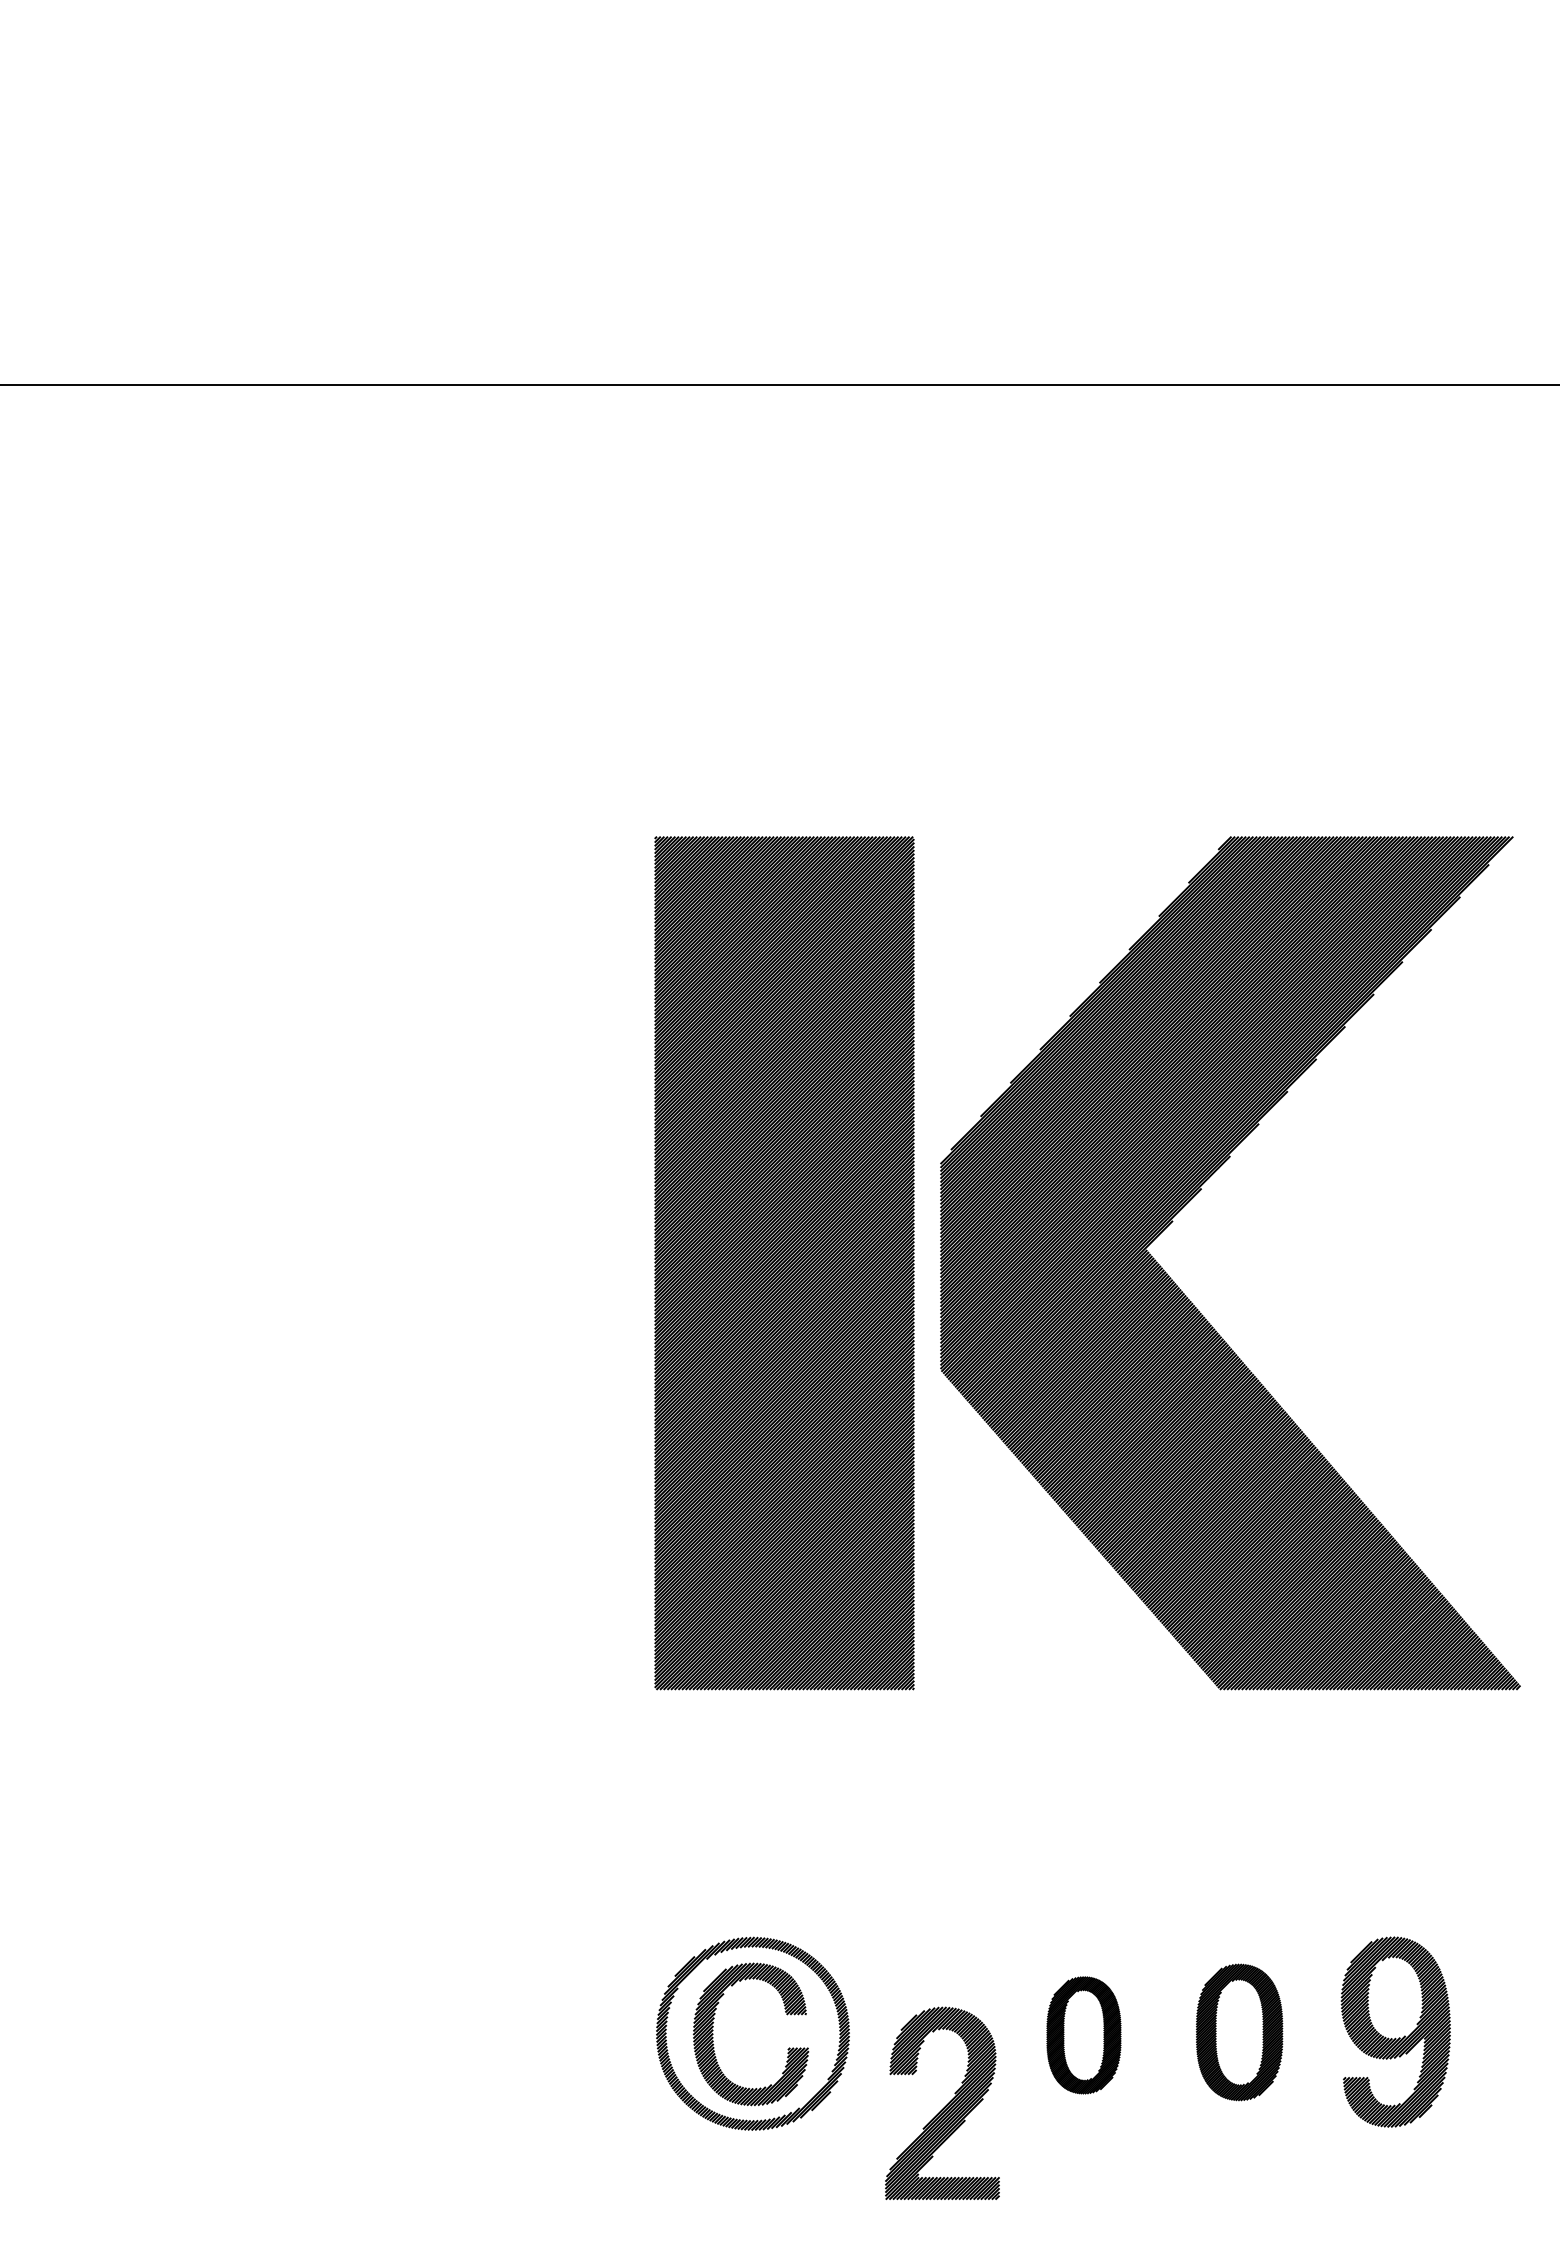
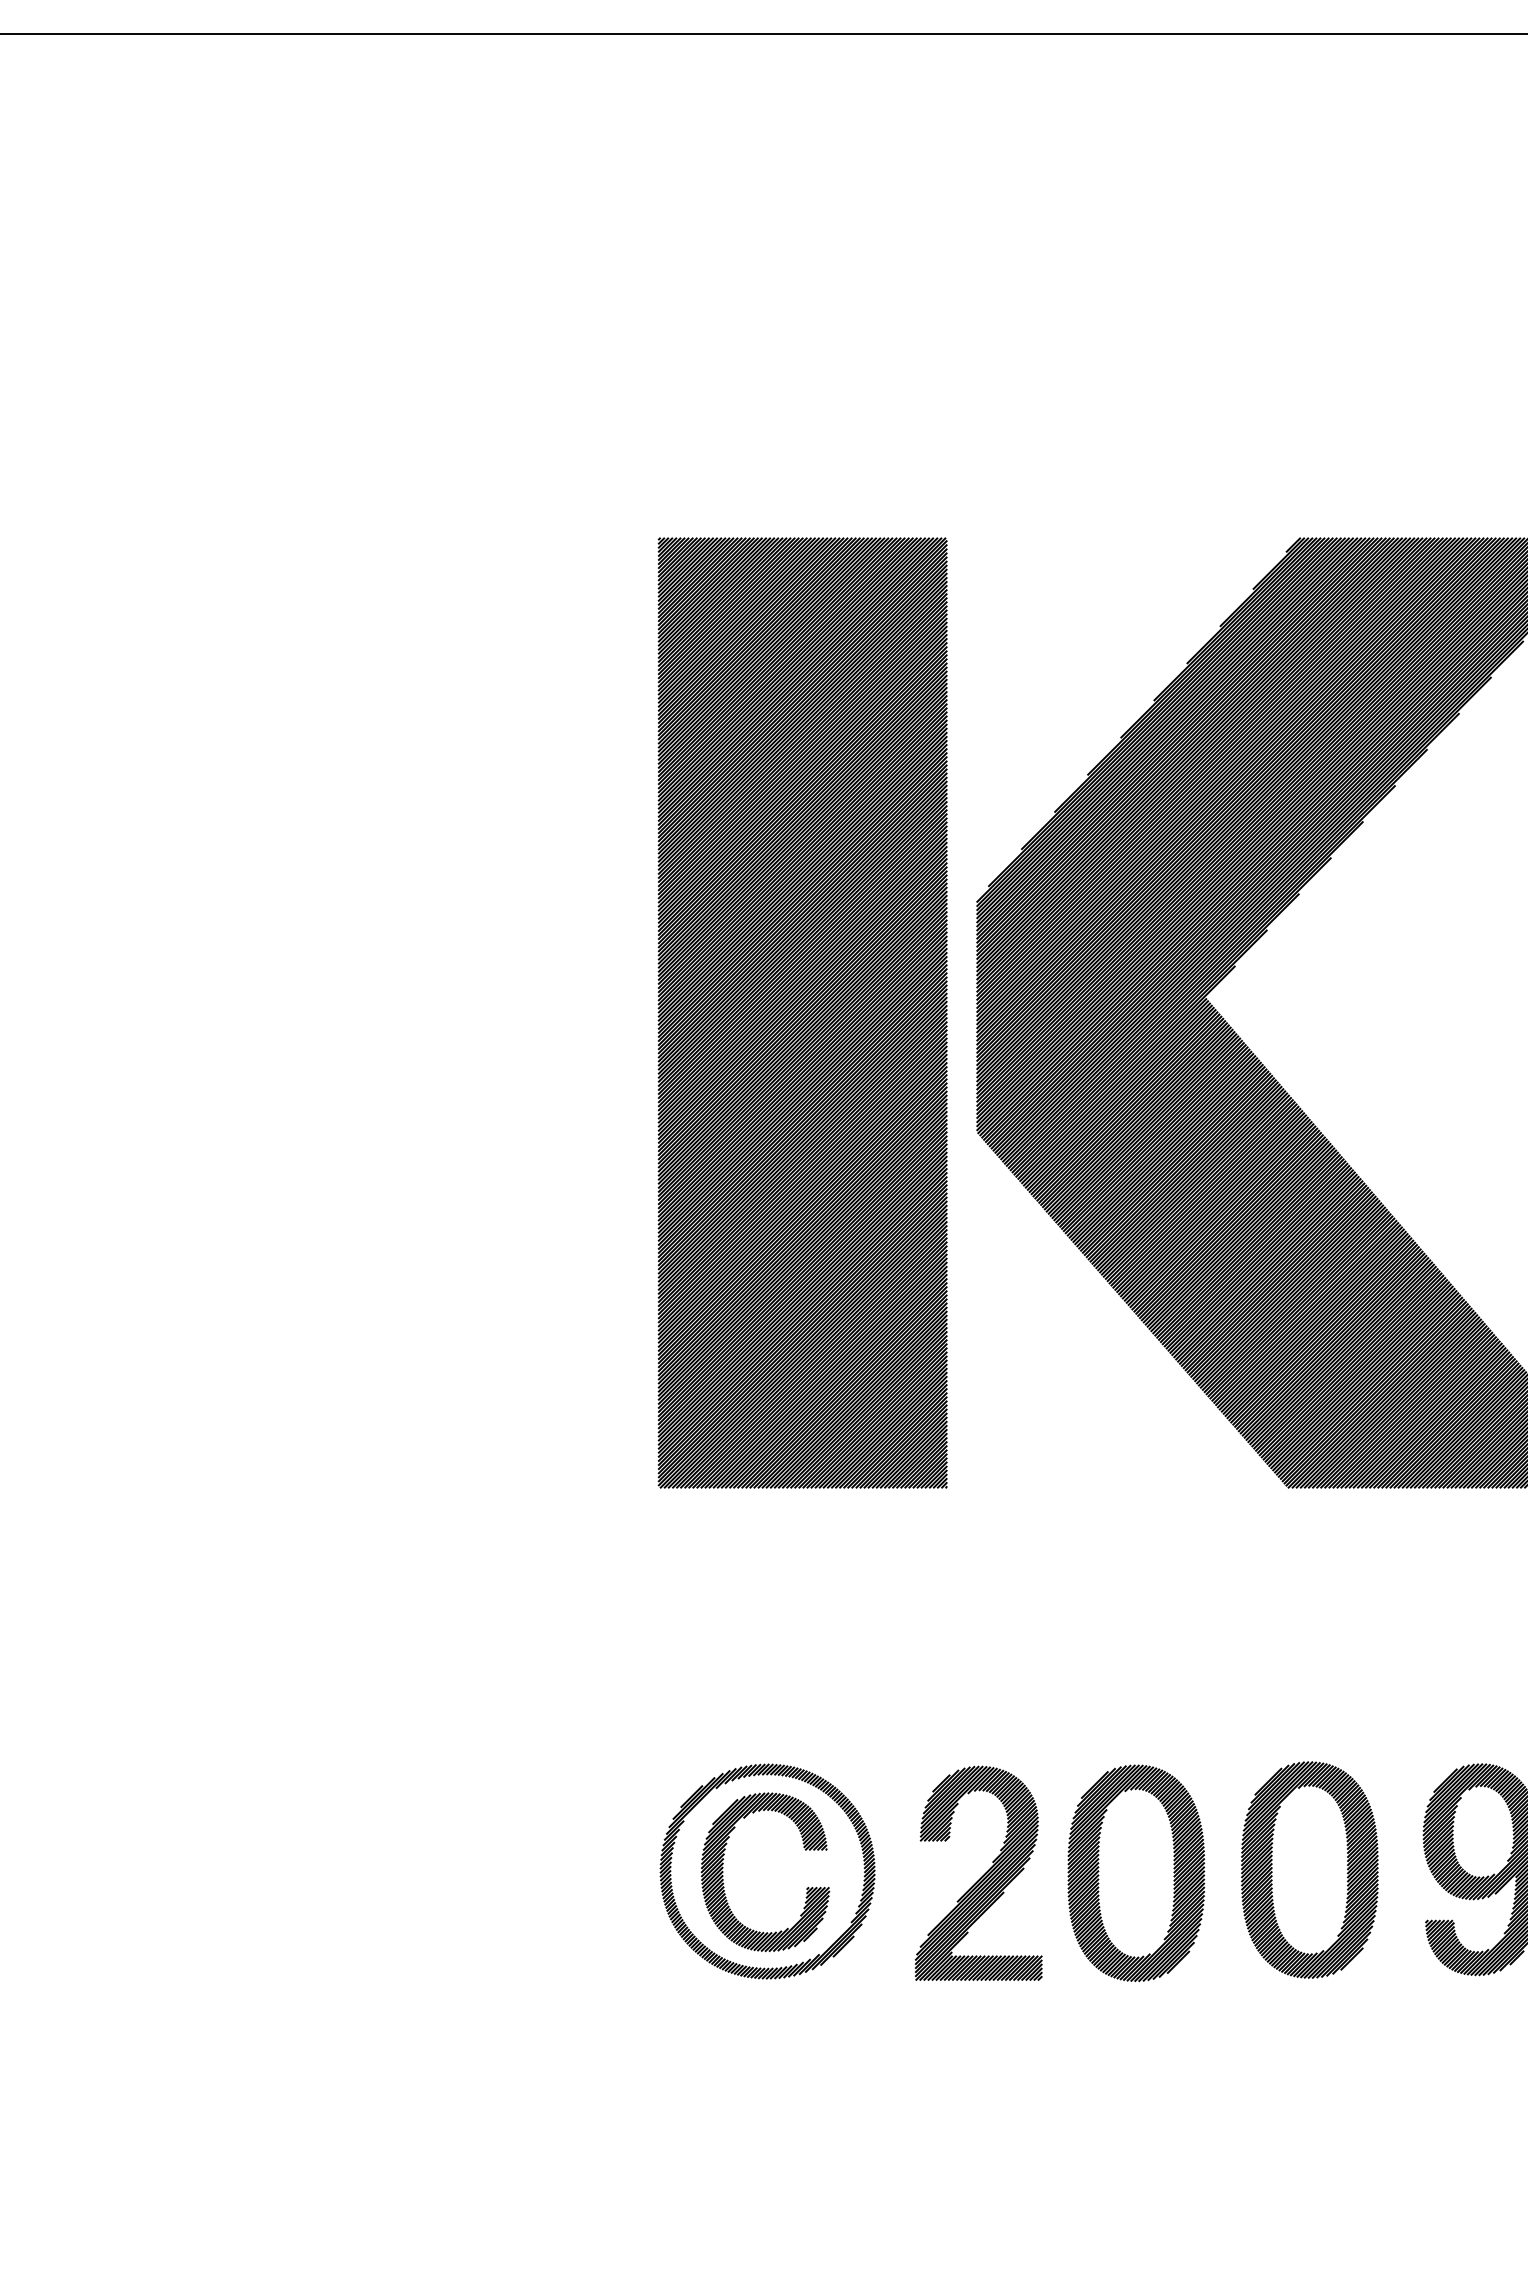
part: (1239, 2032) -> (1309, 1870), size x1.43
part: (1083, 2035) -> (1135, 1873), size x1.67
part: (942, 2102) -> (978, 1872), moved

